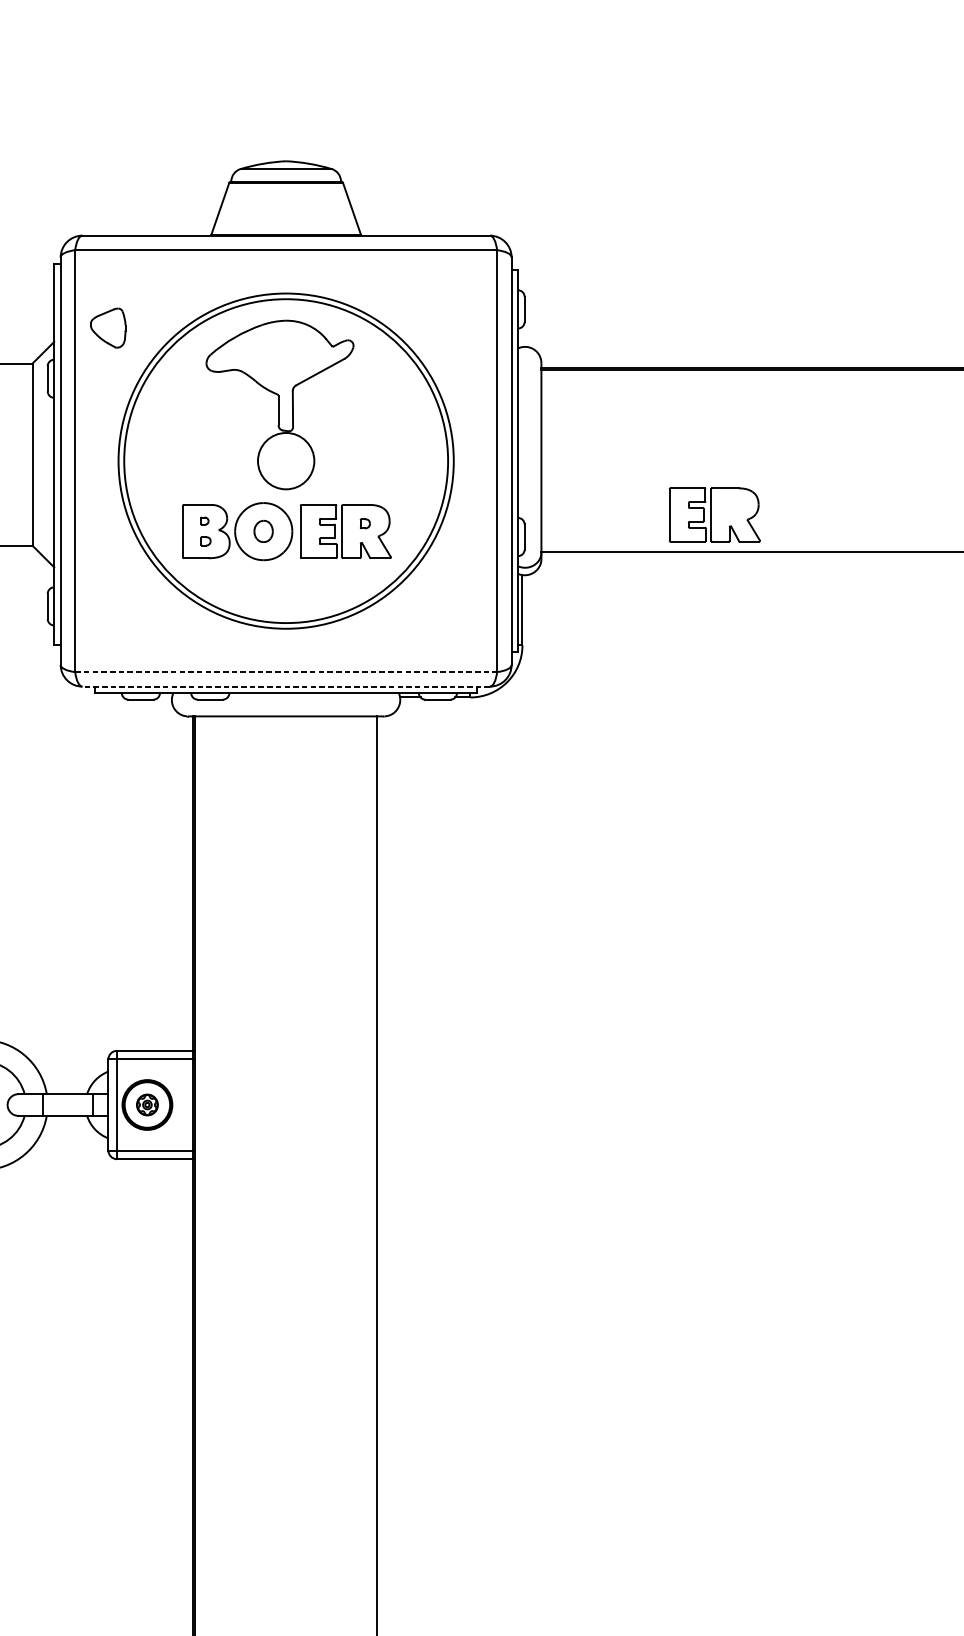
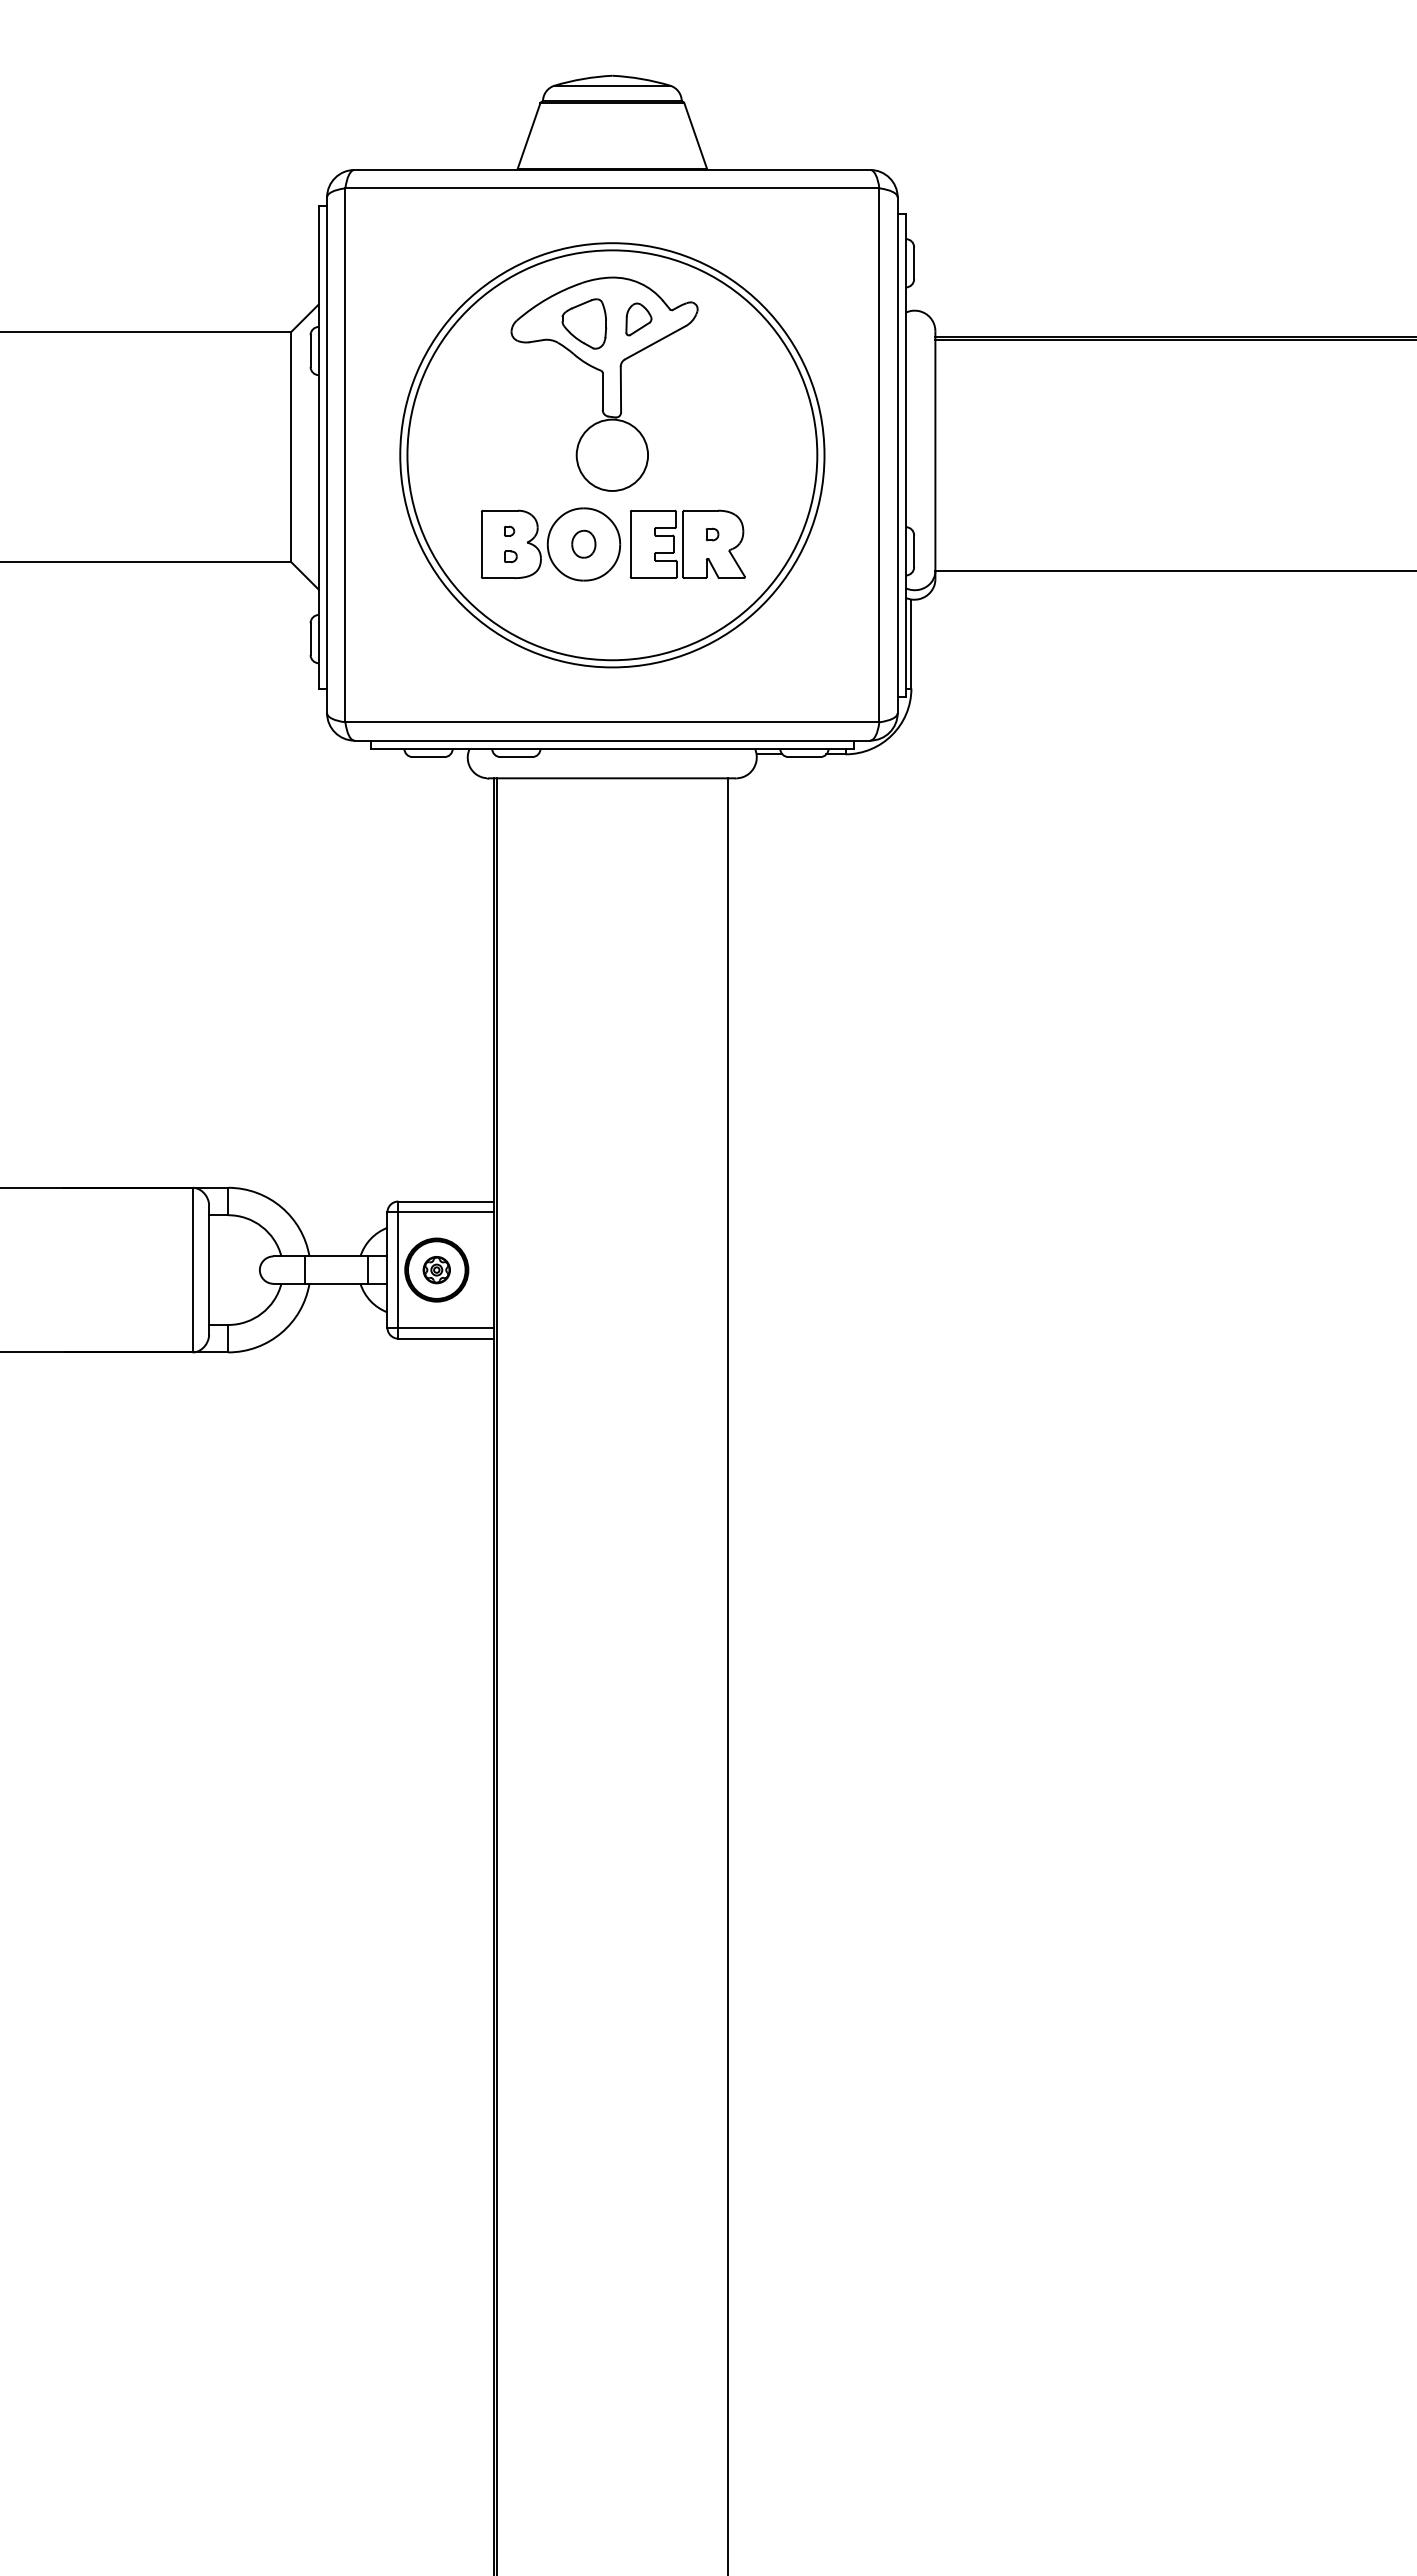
part: (108, 327) -> (584, 323), moved
part: (306, 353) -> (638, 319), added
part: (714, 514) -> (1154, 522), removed
line: (286, 672) -> (612, 722), dashed -> solid
line: (286, 686) -> (612, 740), dashed -> solid

